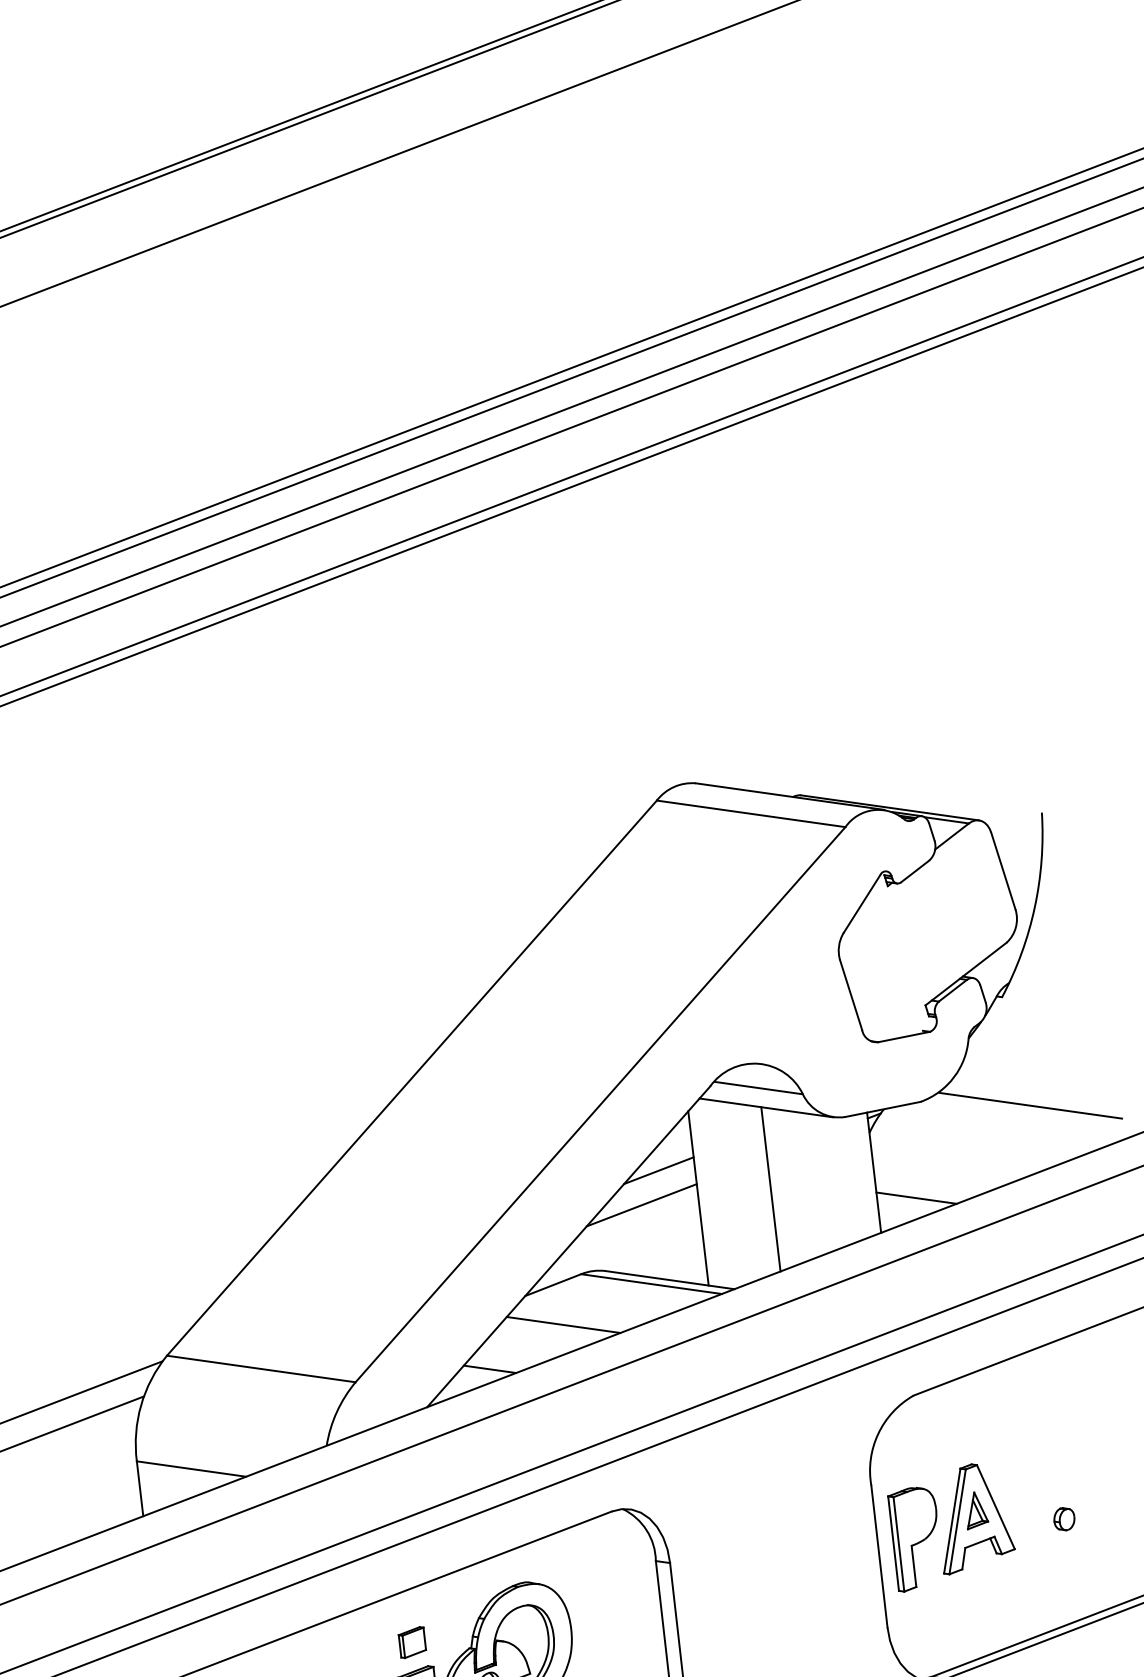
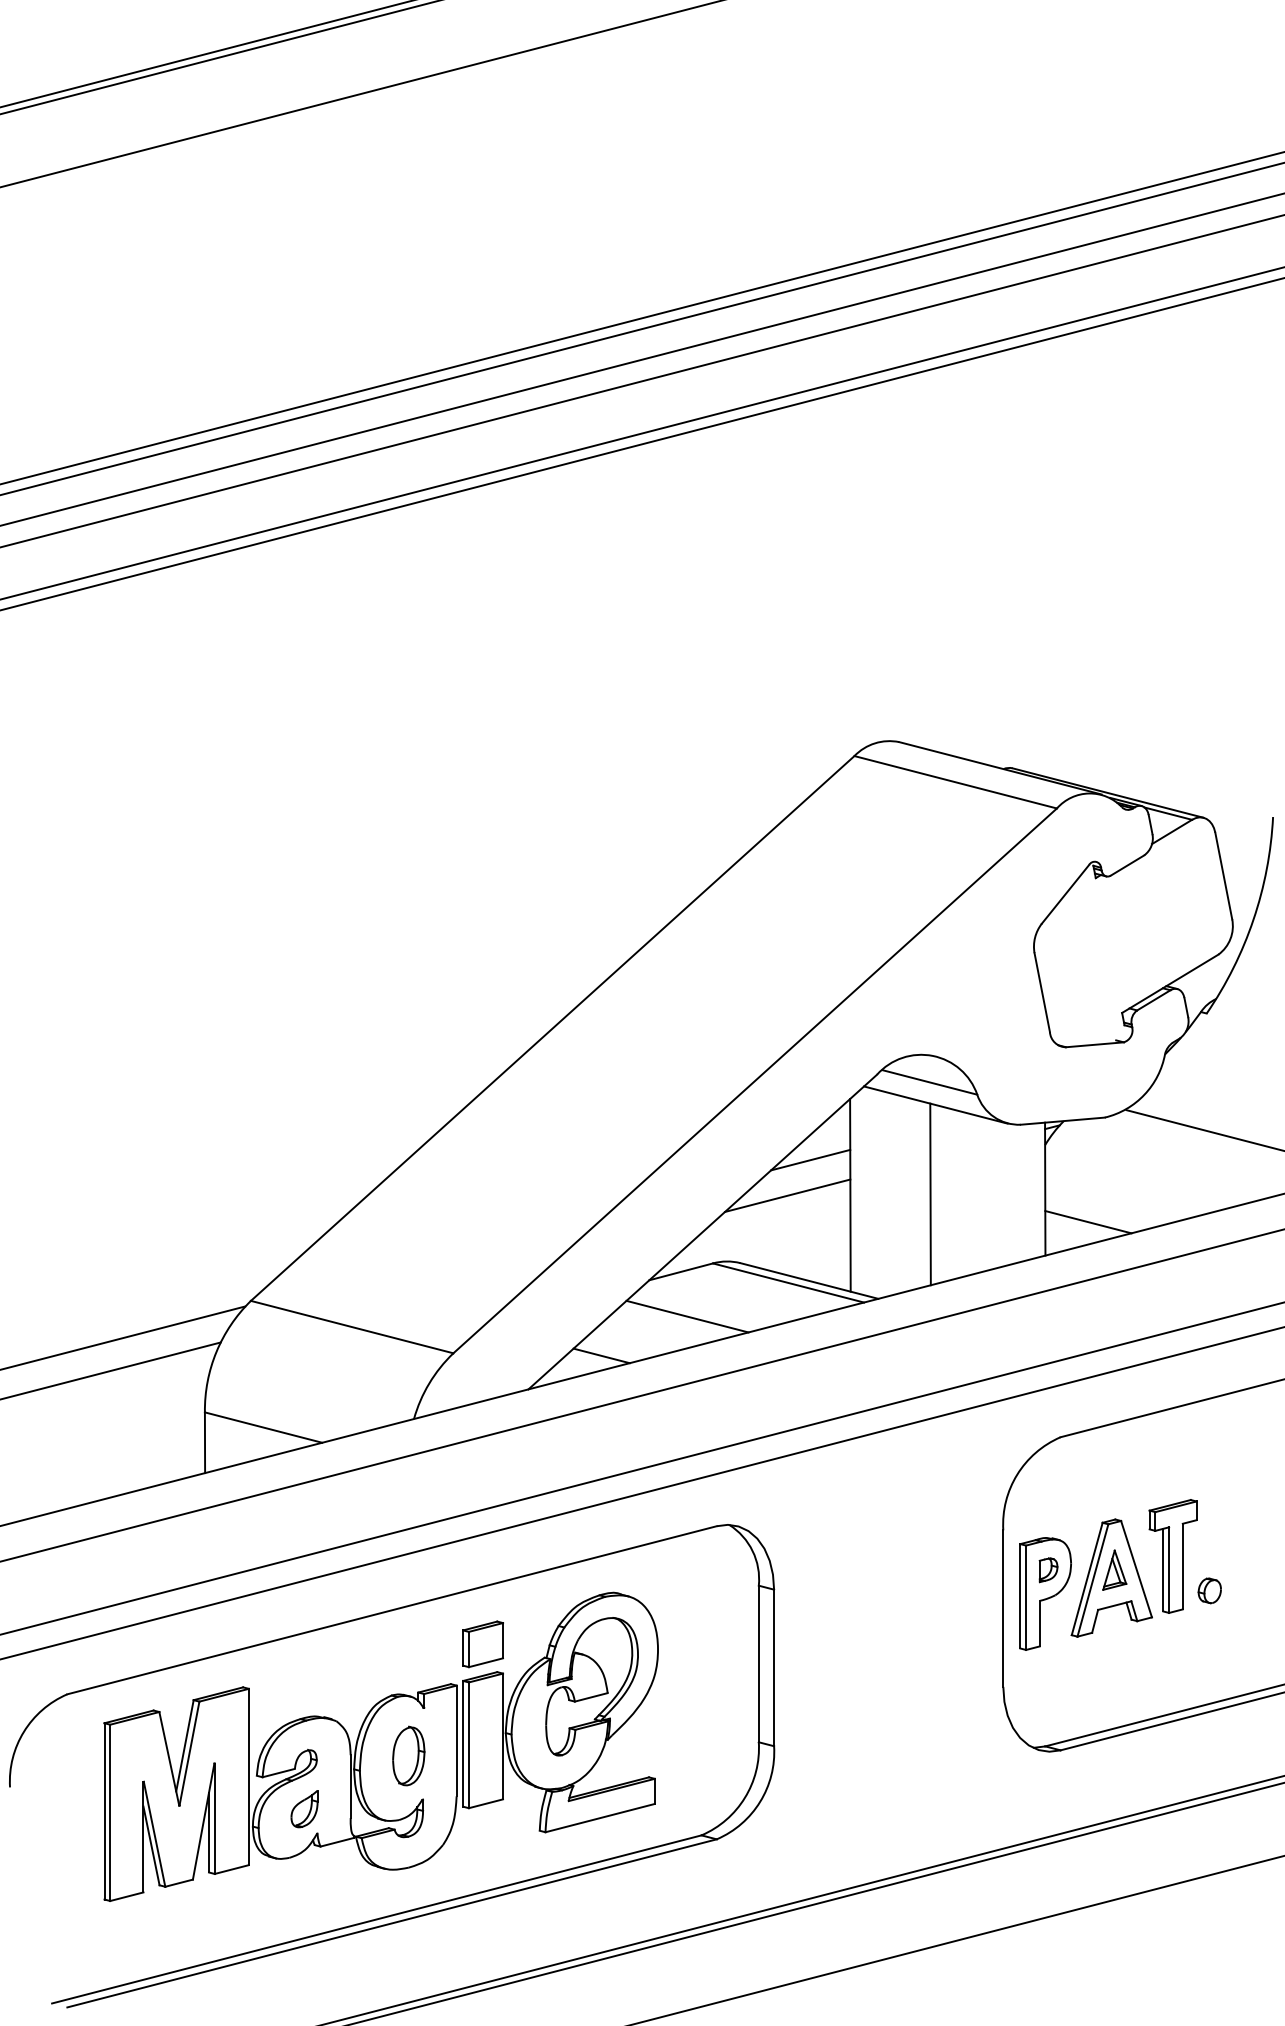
part: (1027, 1491) -> (1172, 1556), added
part: (916, 1517) -> (1048, 1570), added
part: (411, 1642) -> (482, 1644), size x1.43

